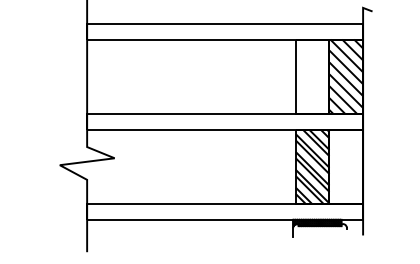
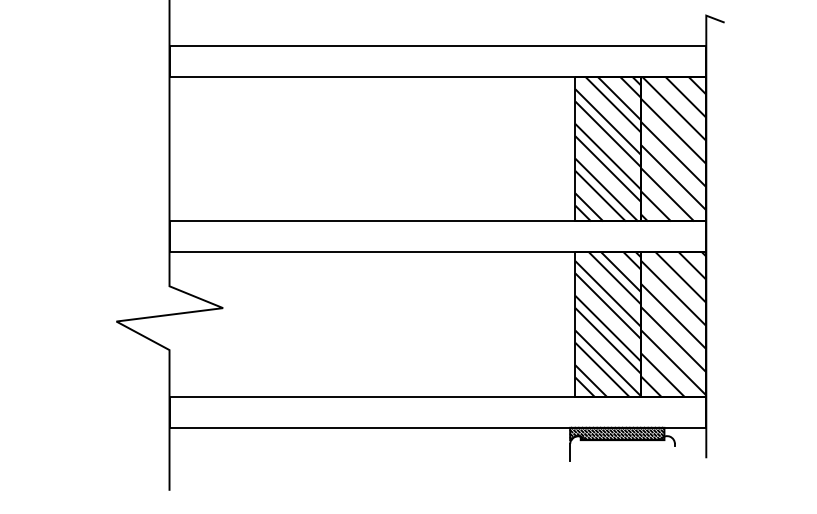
hatch: (312, 76) -> (607, 149), added
hatch: (346, 166) -> (674, 324), added

